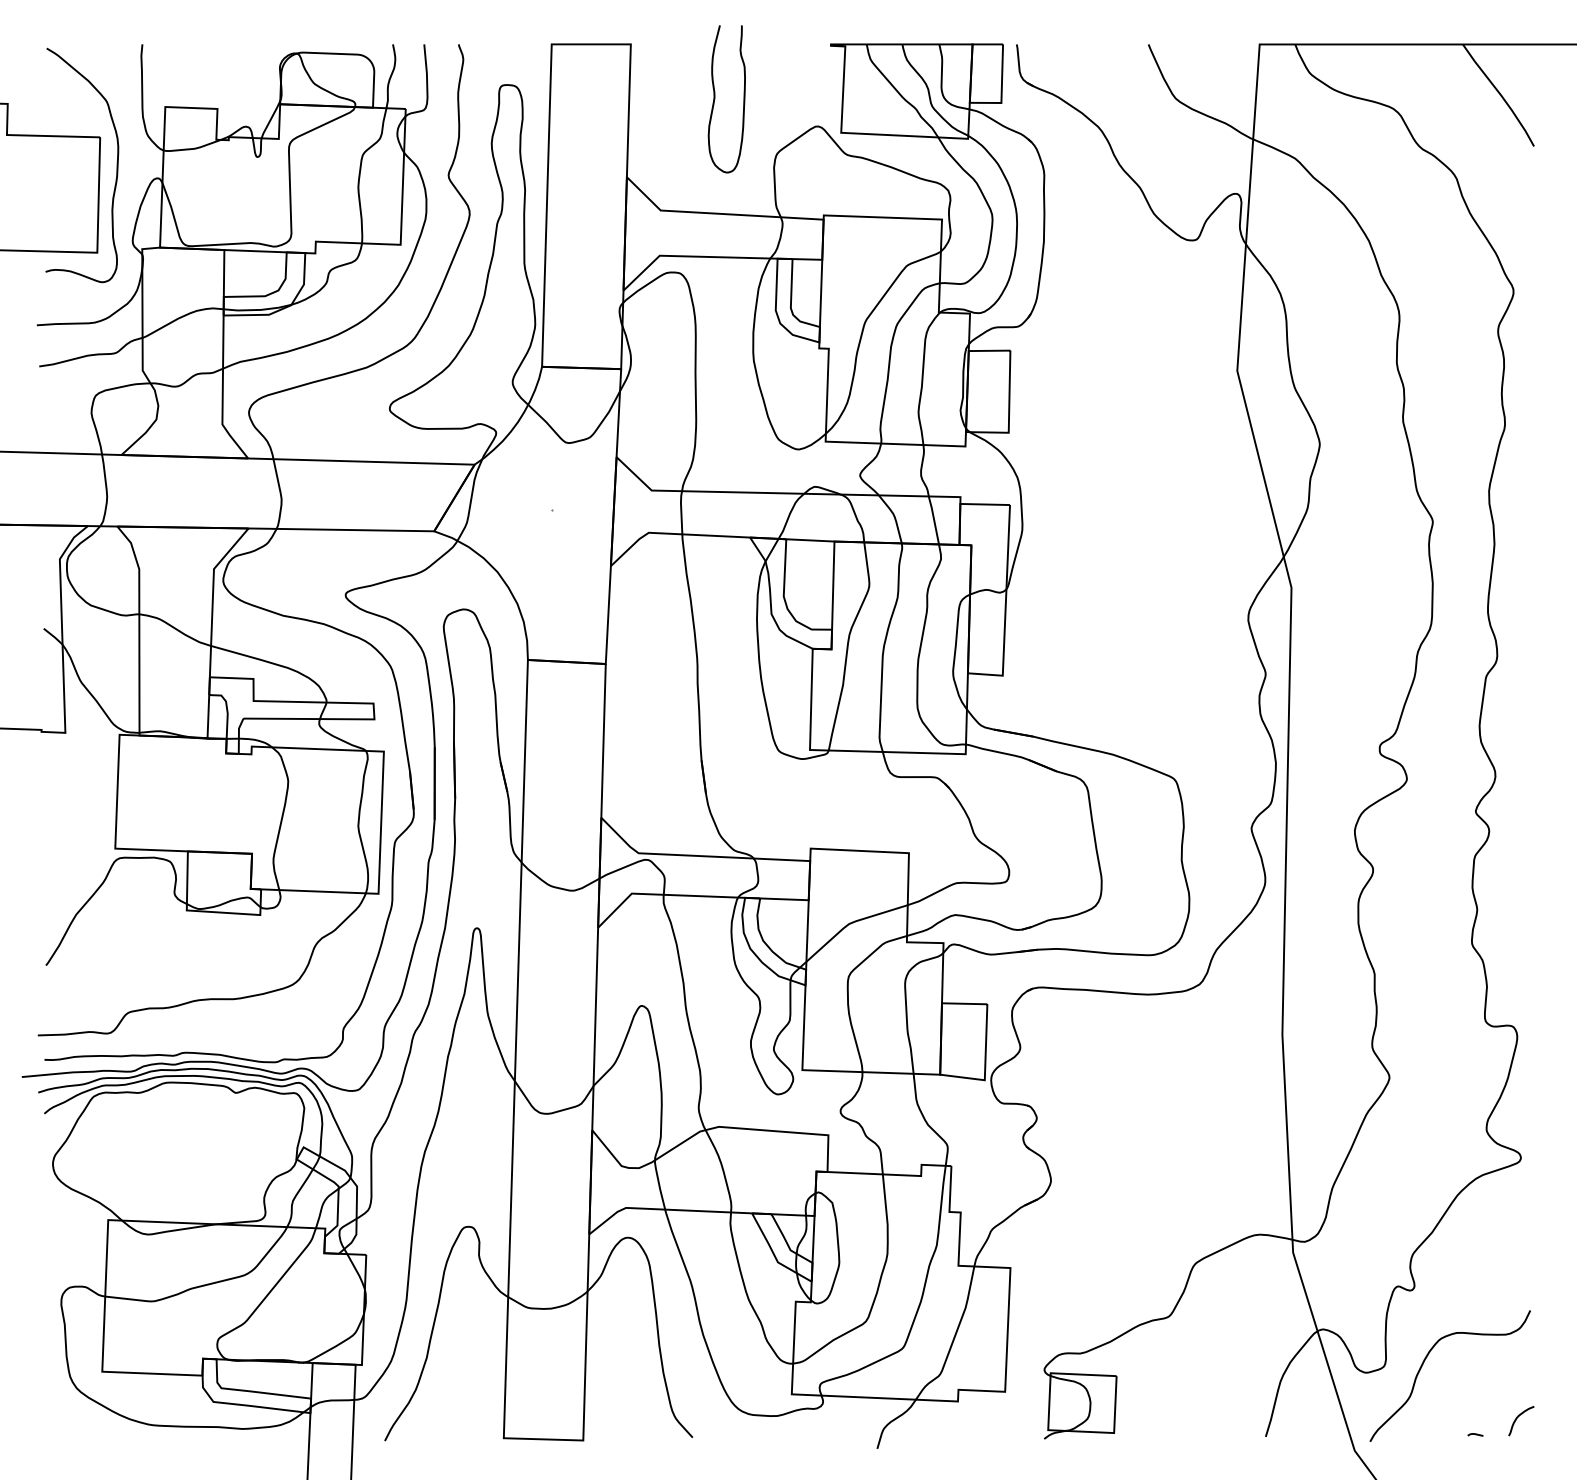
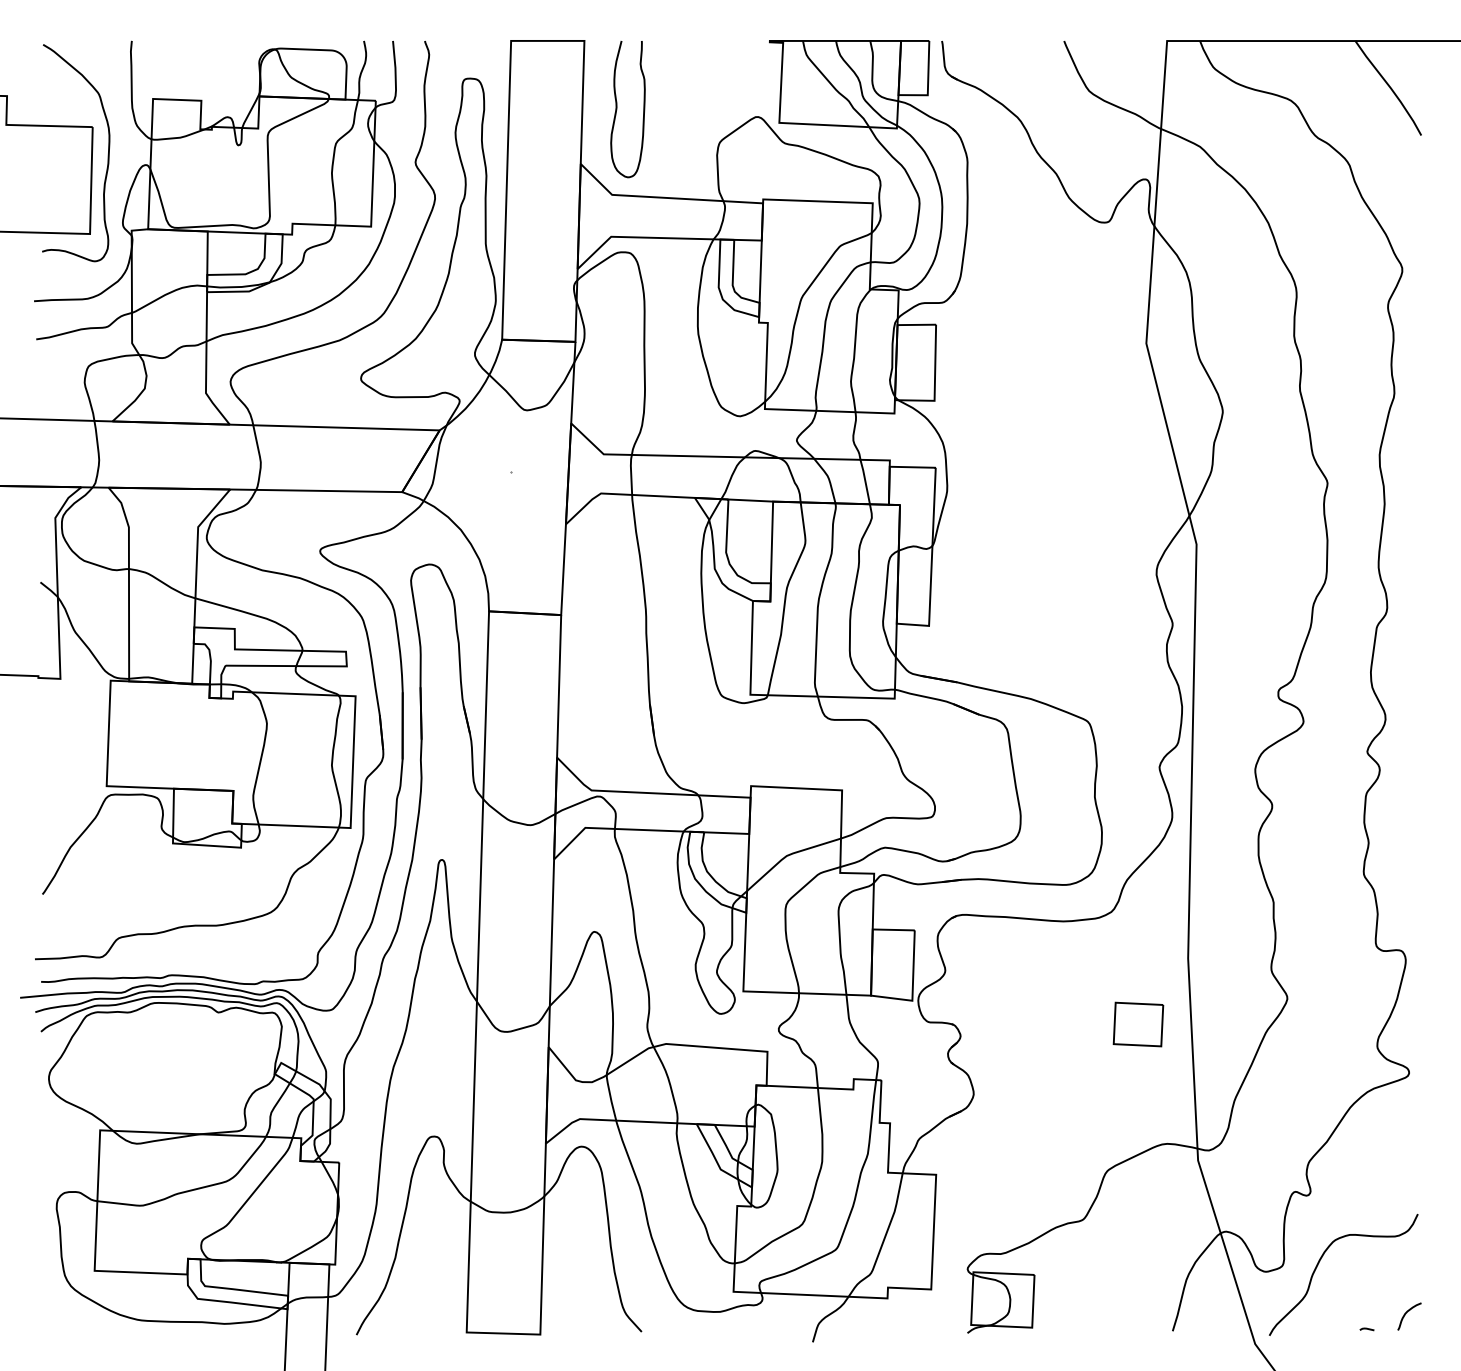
curve: (715, 99) -> (617, 109), moved
part: (1228, 1105) -> (1138, 1024), added

